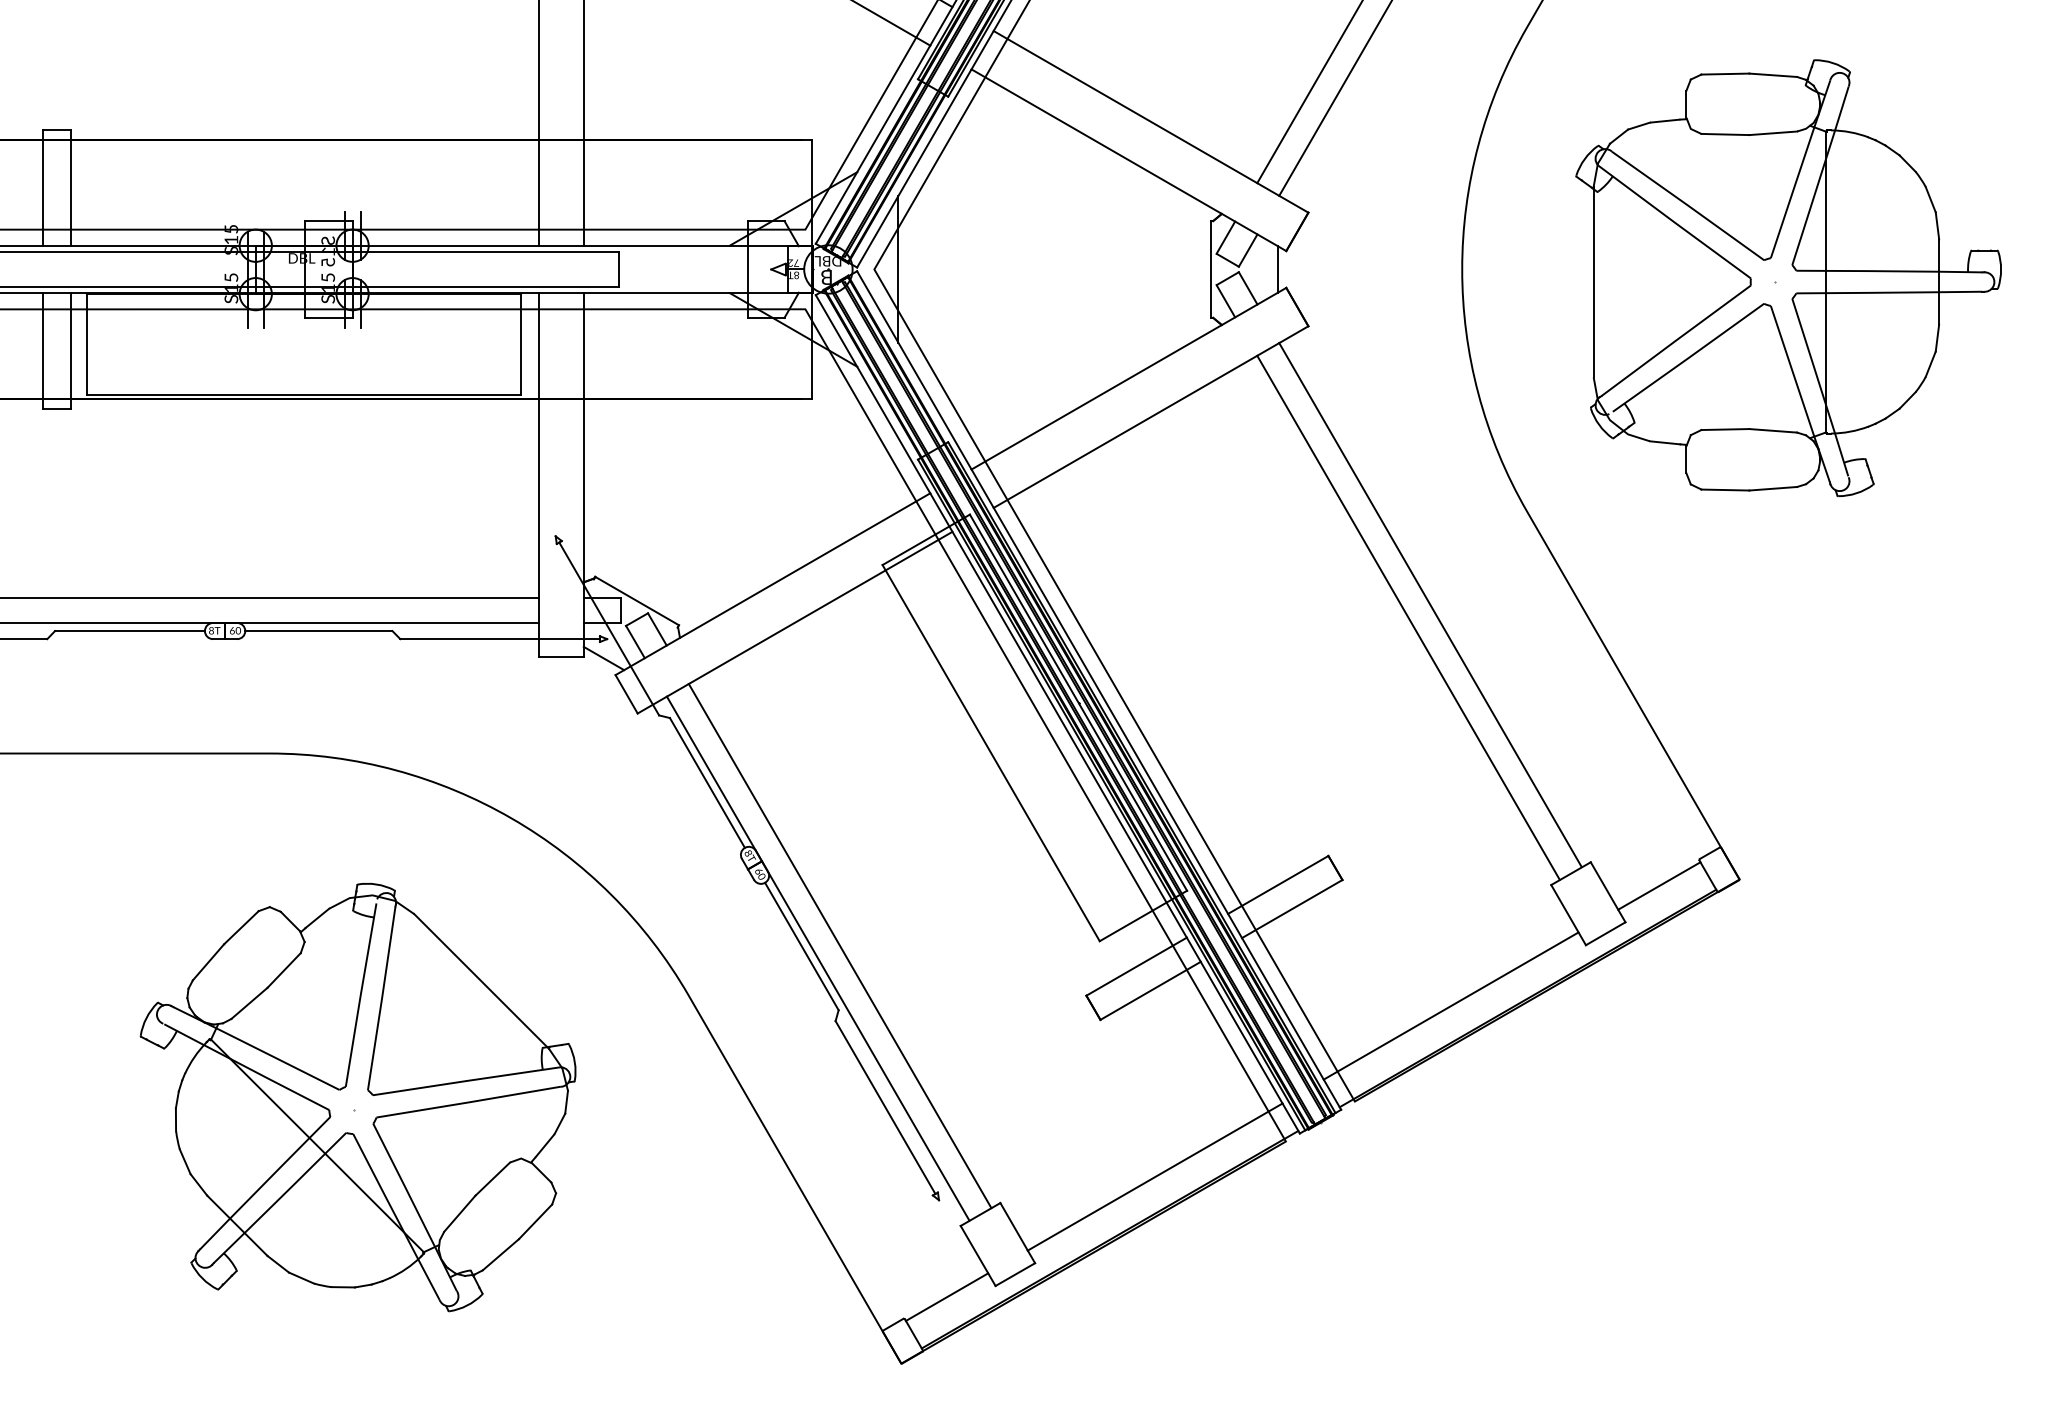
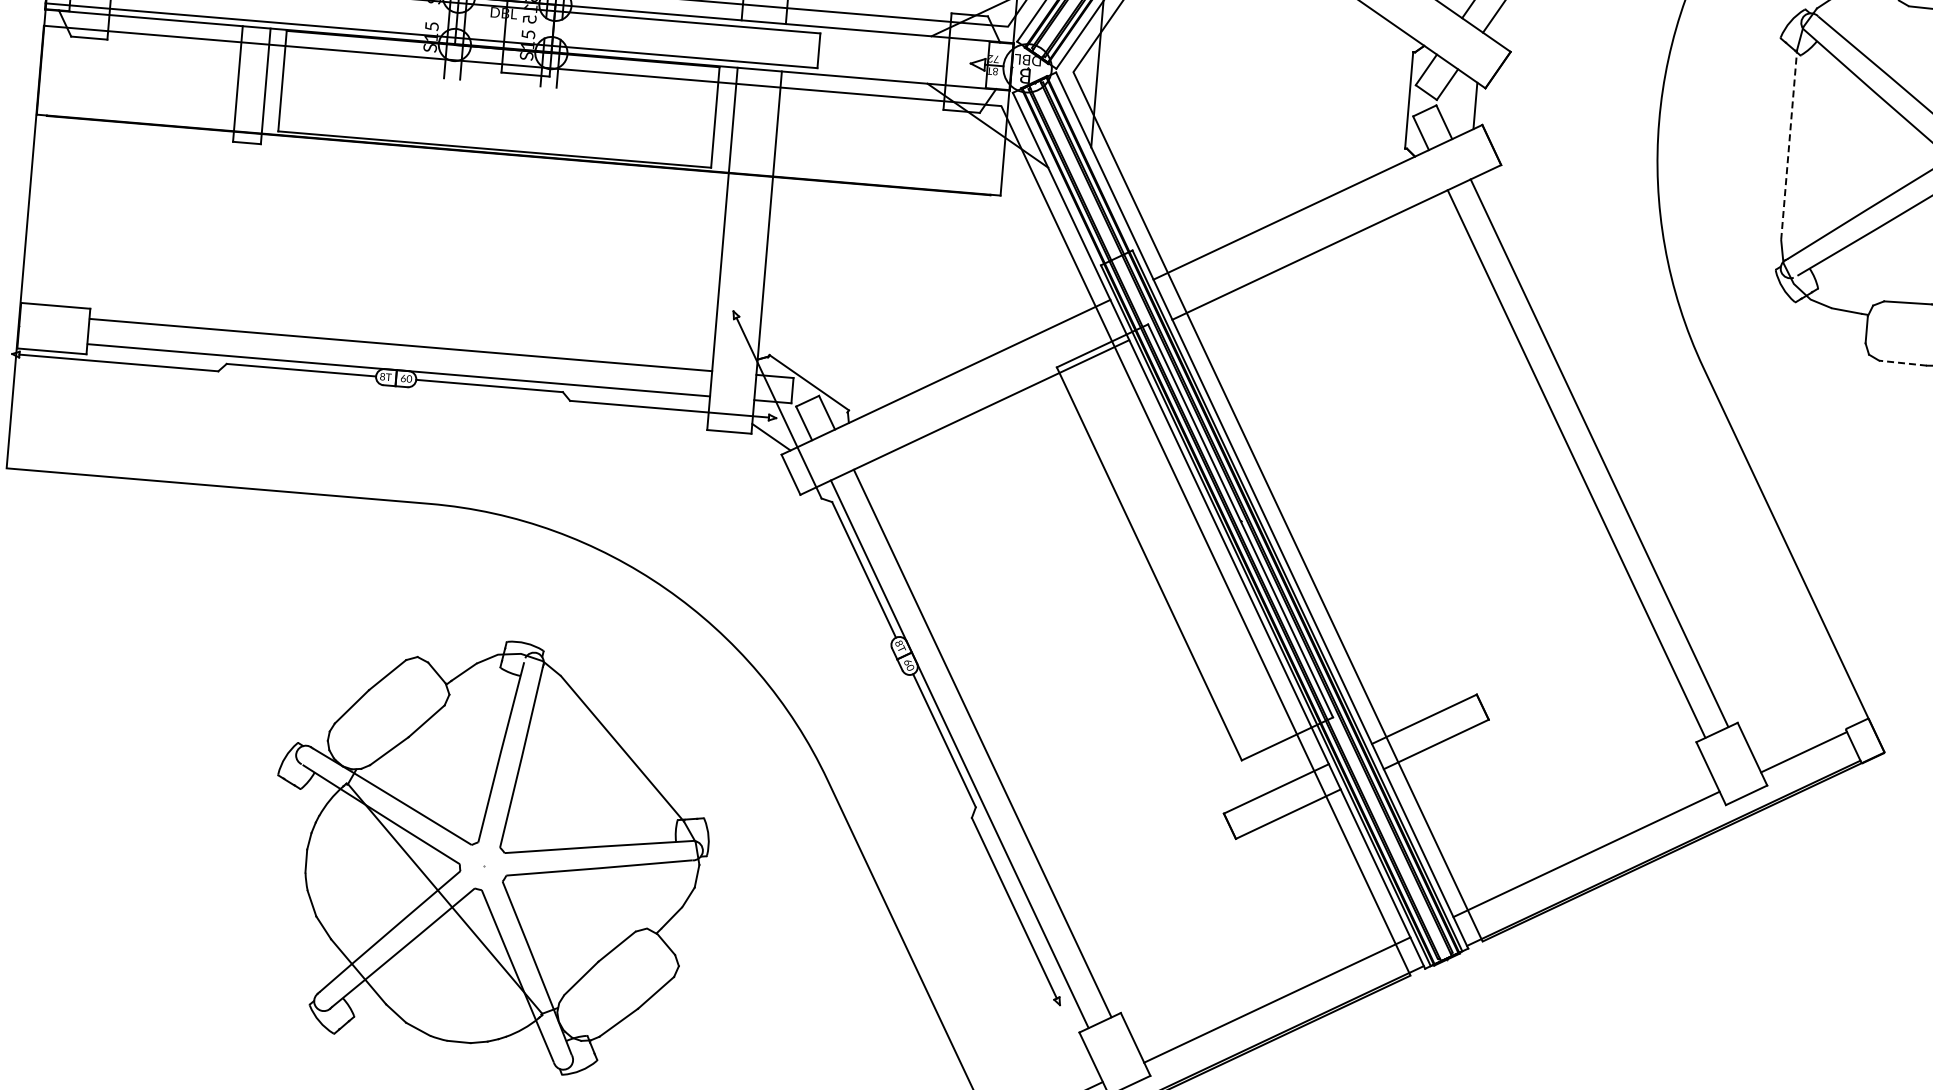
line: (1593, 281) -> (1789, 144), solid -> dashed
line: (1725, 490) -> (1903, 363), solid -> dashed

